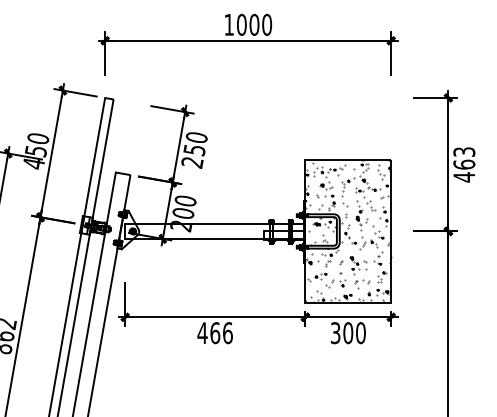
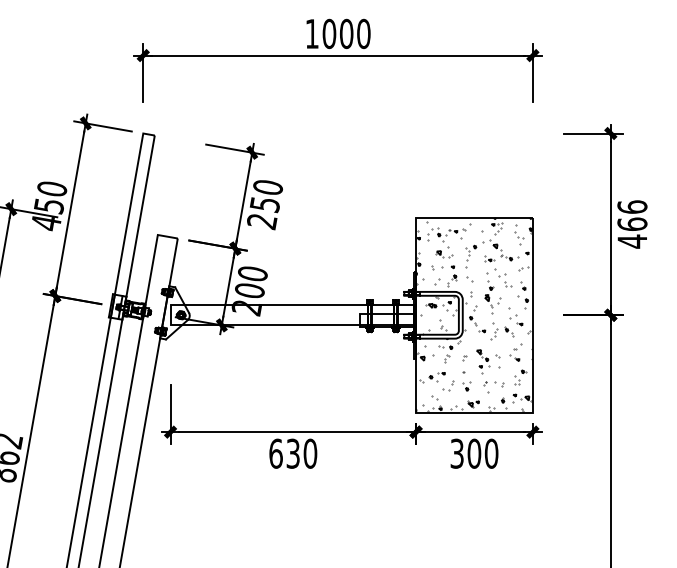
text: (464, 151) -> (632, 206), 463 -> 466
text: (214, 333) -> (292, 454), 466 -> 630

